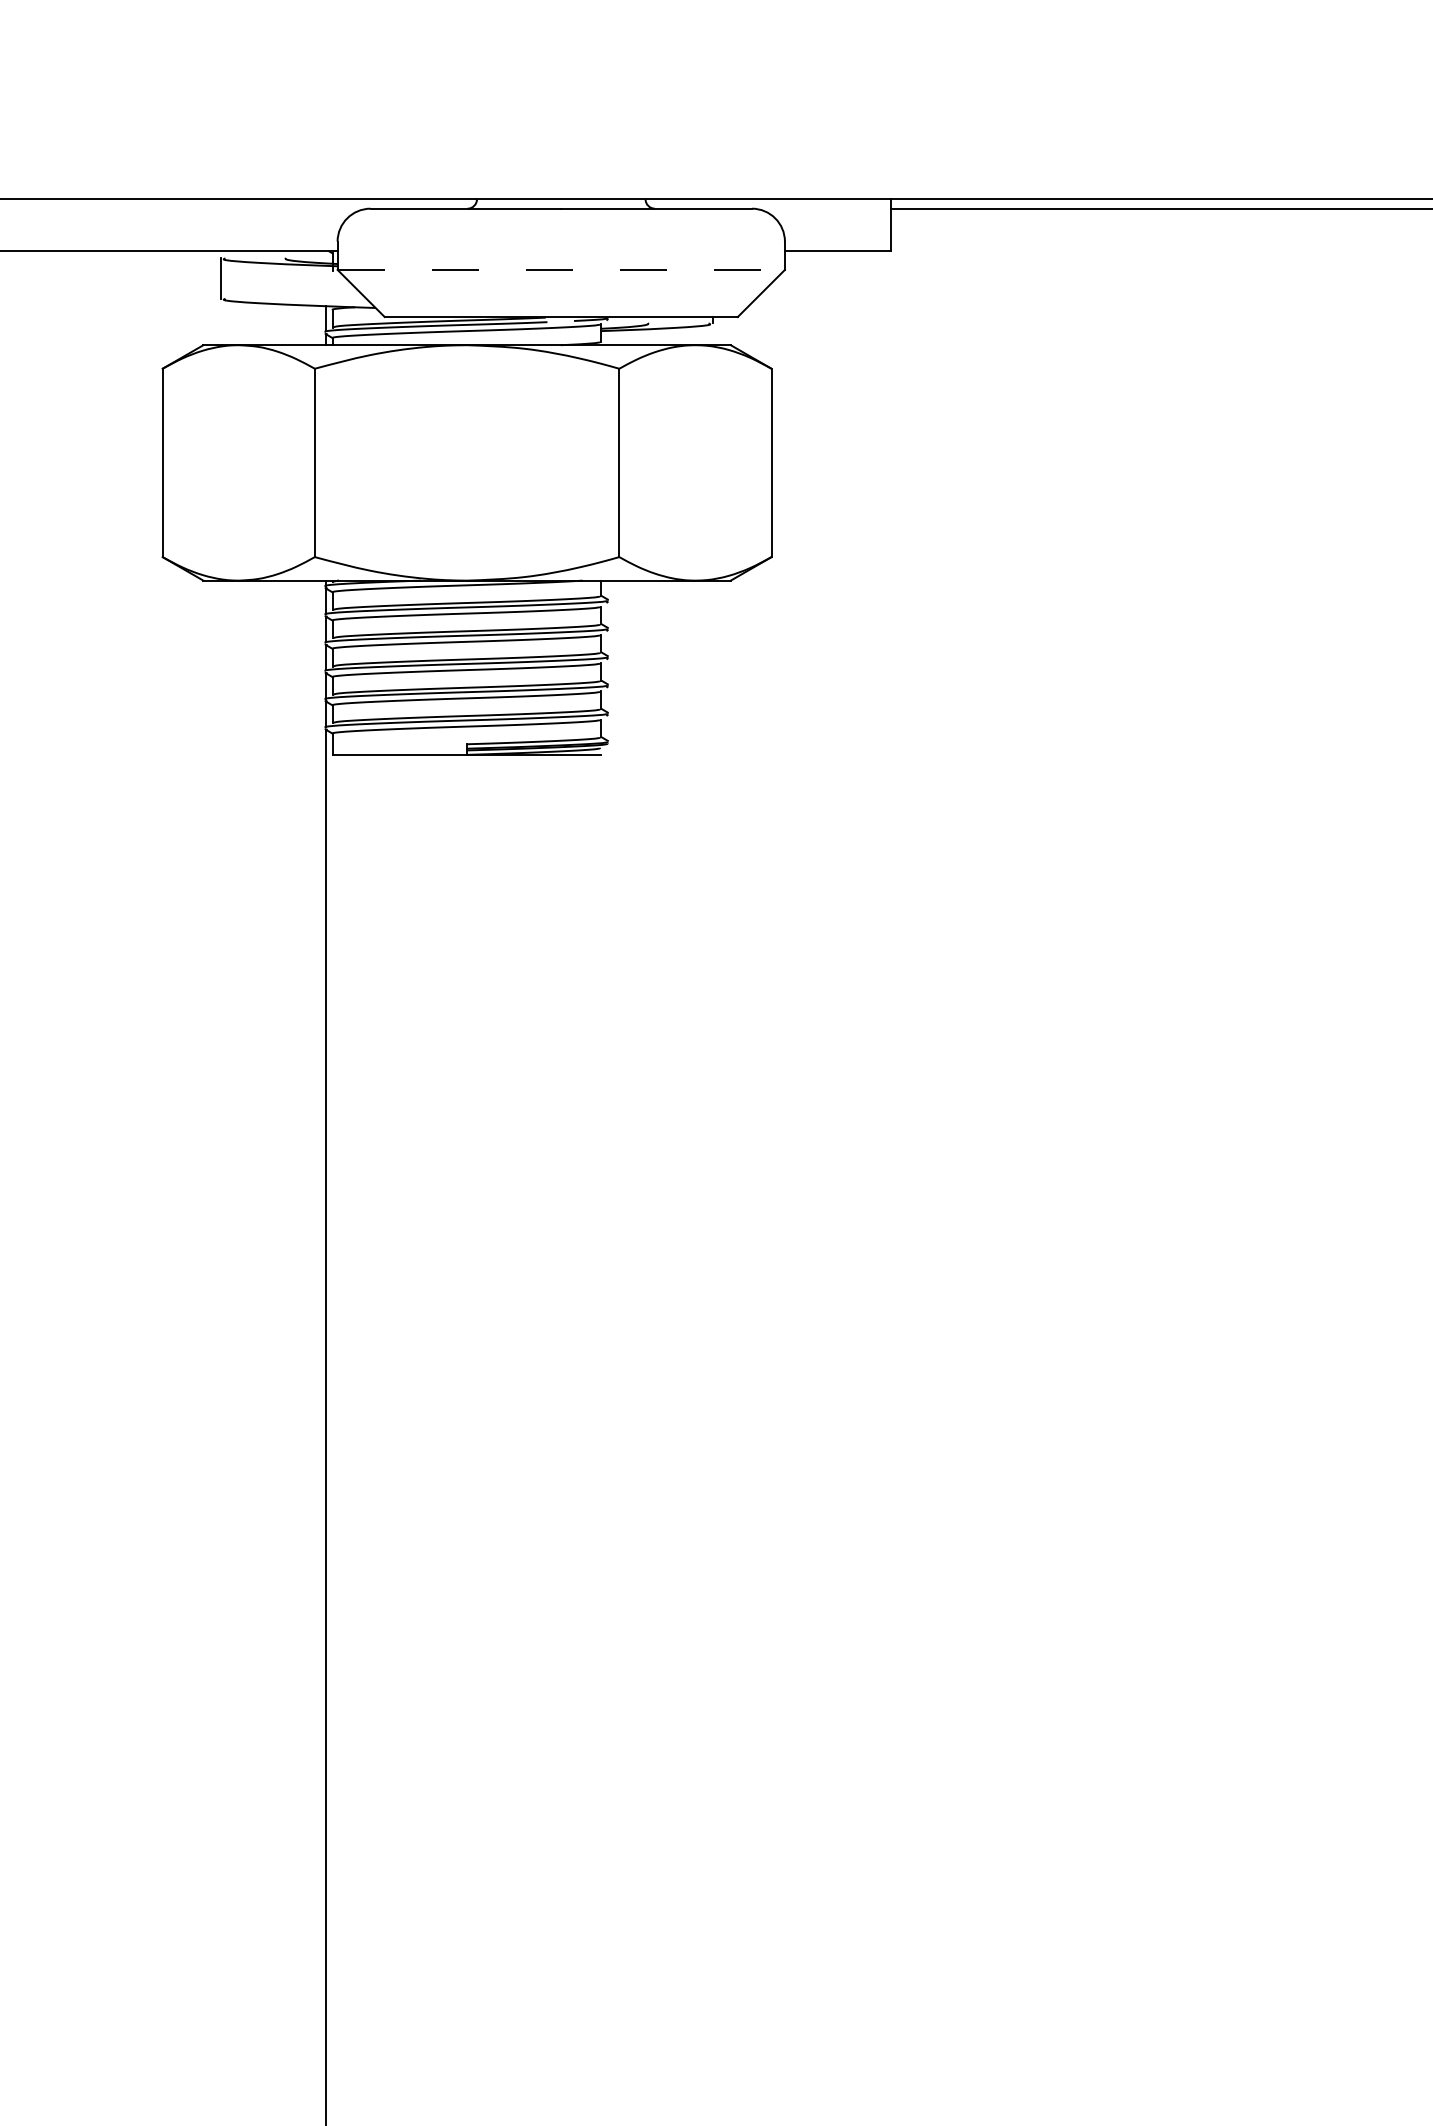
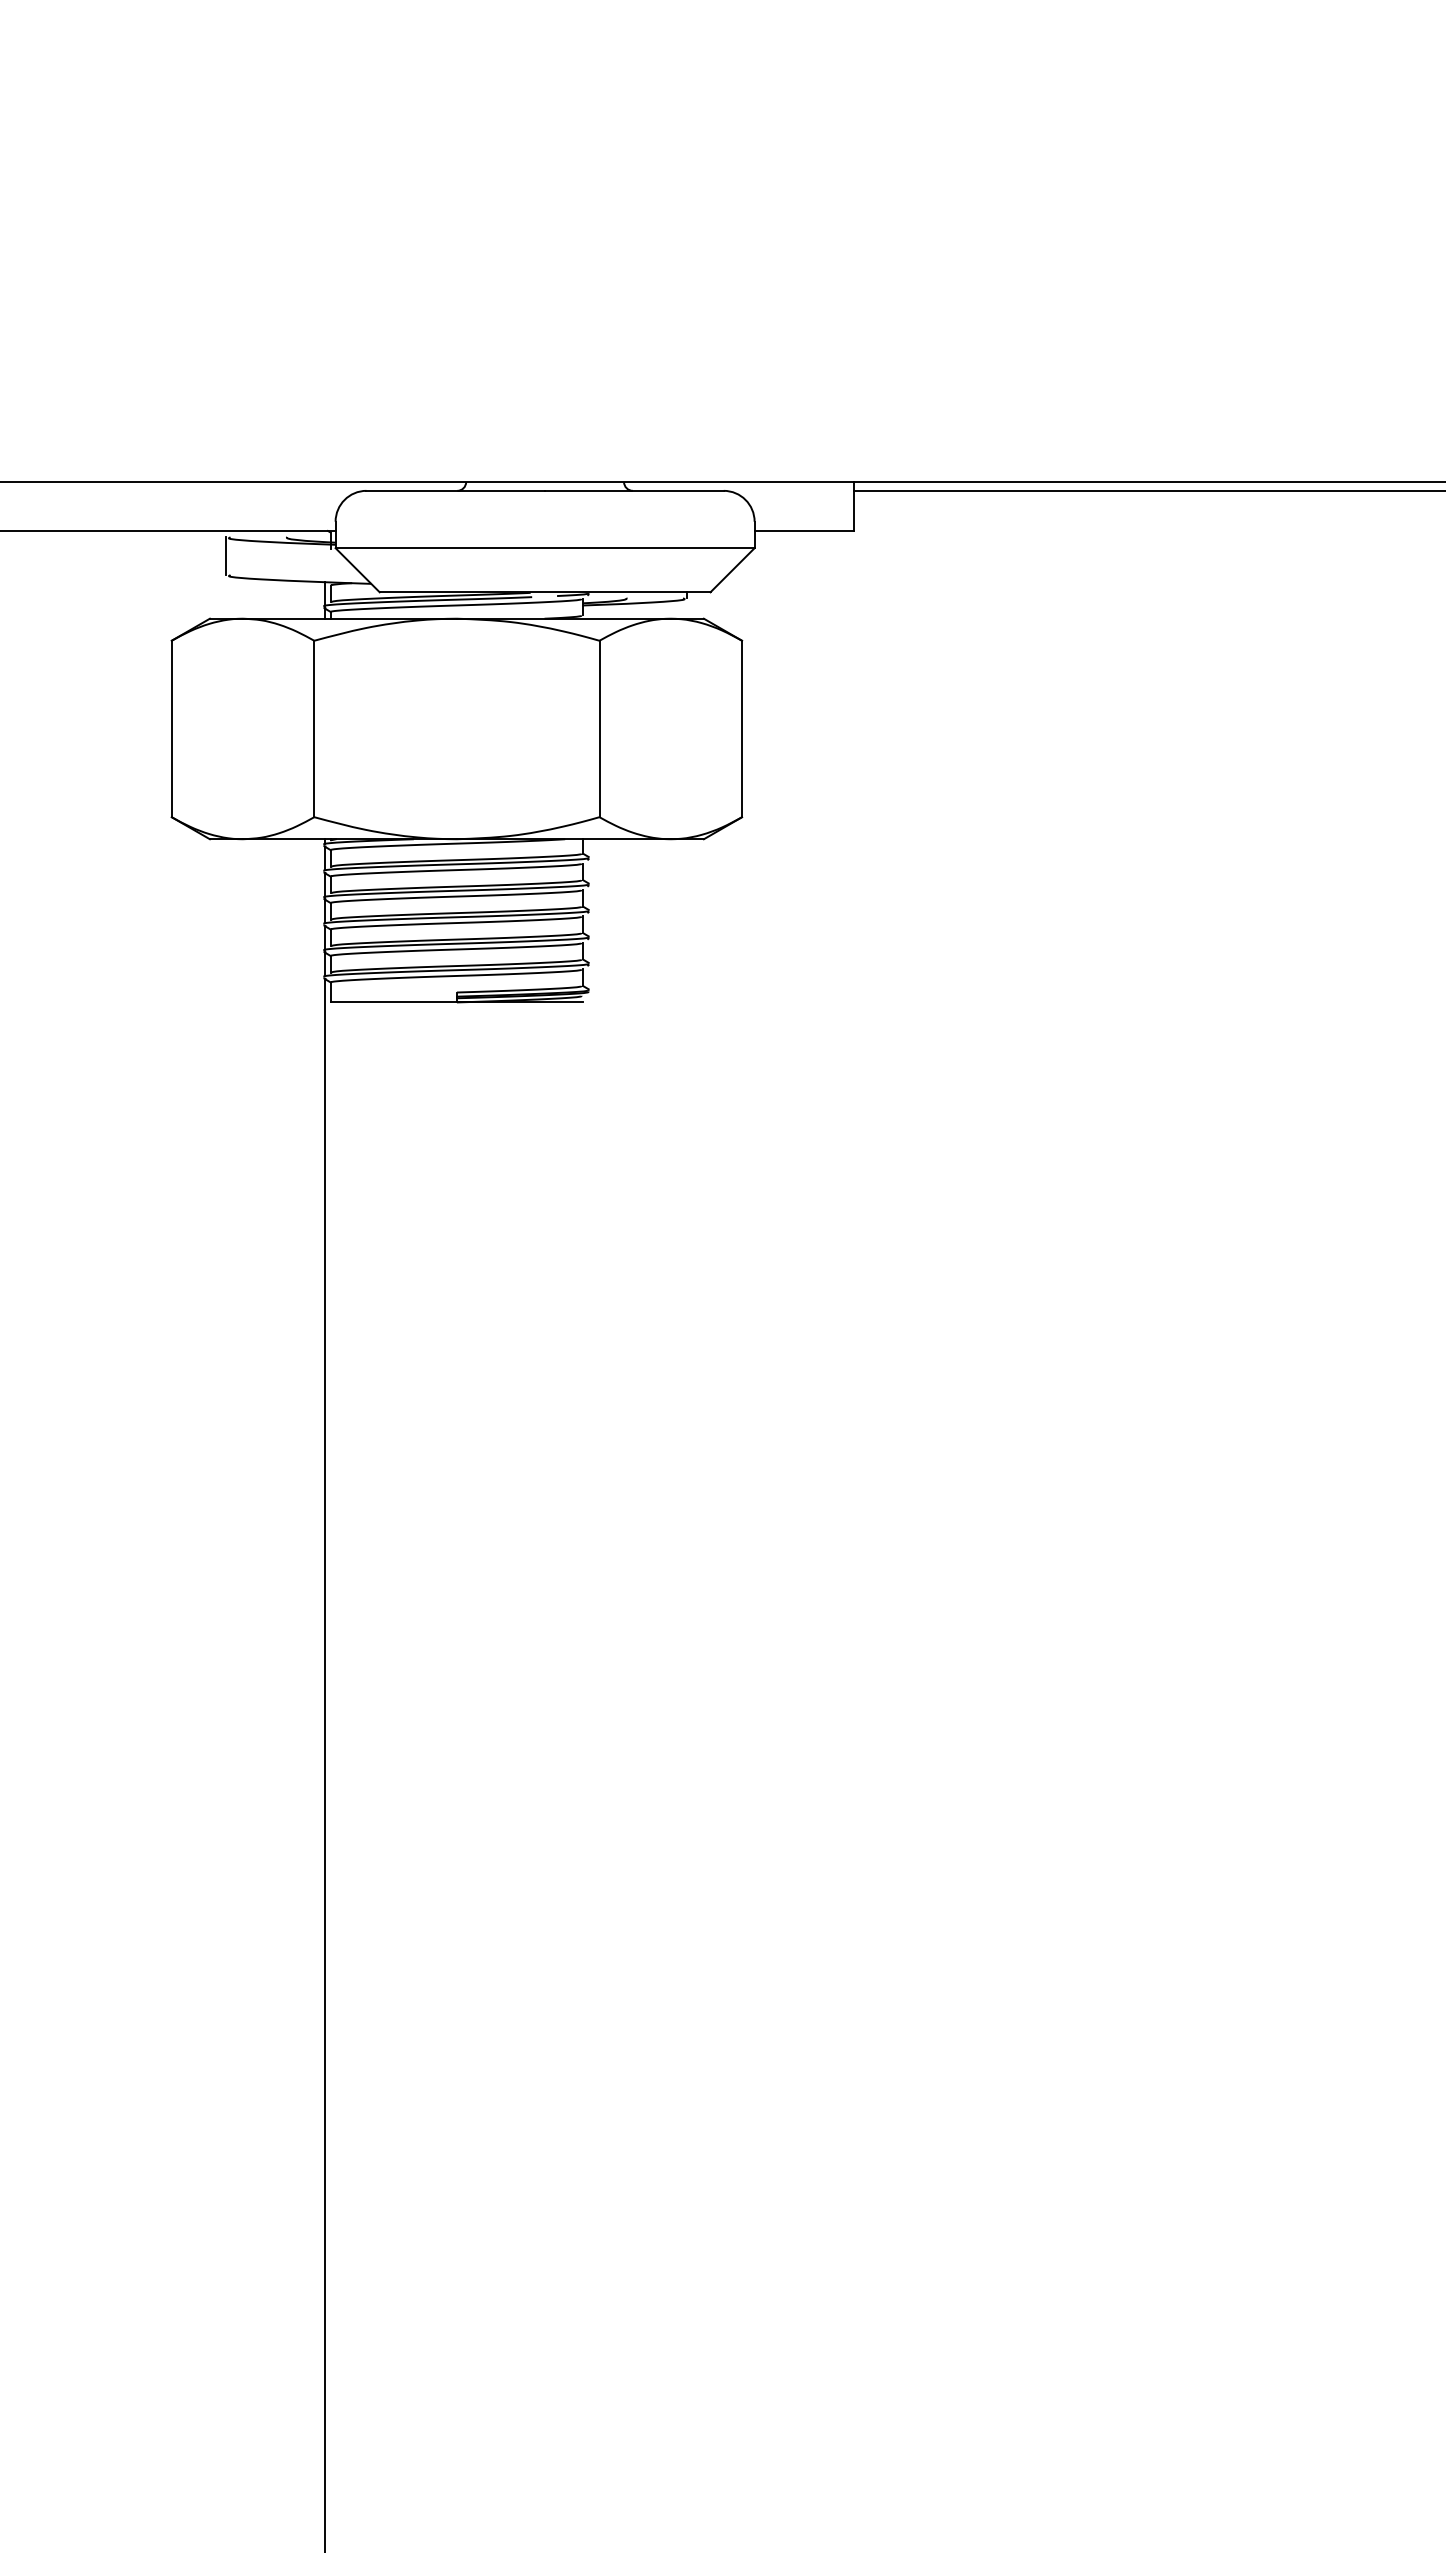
line: (561, 270) -> (545, 548), dashed -> solid

